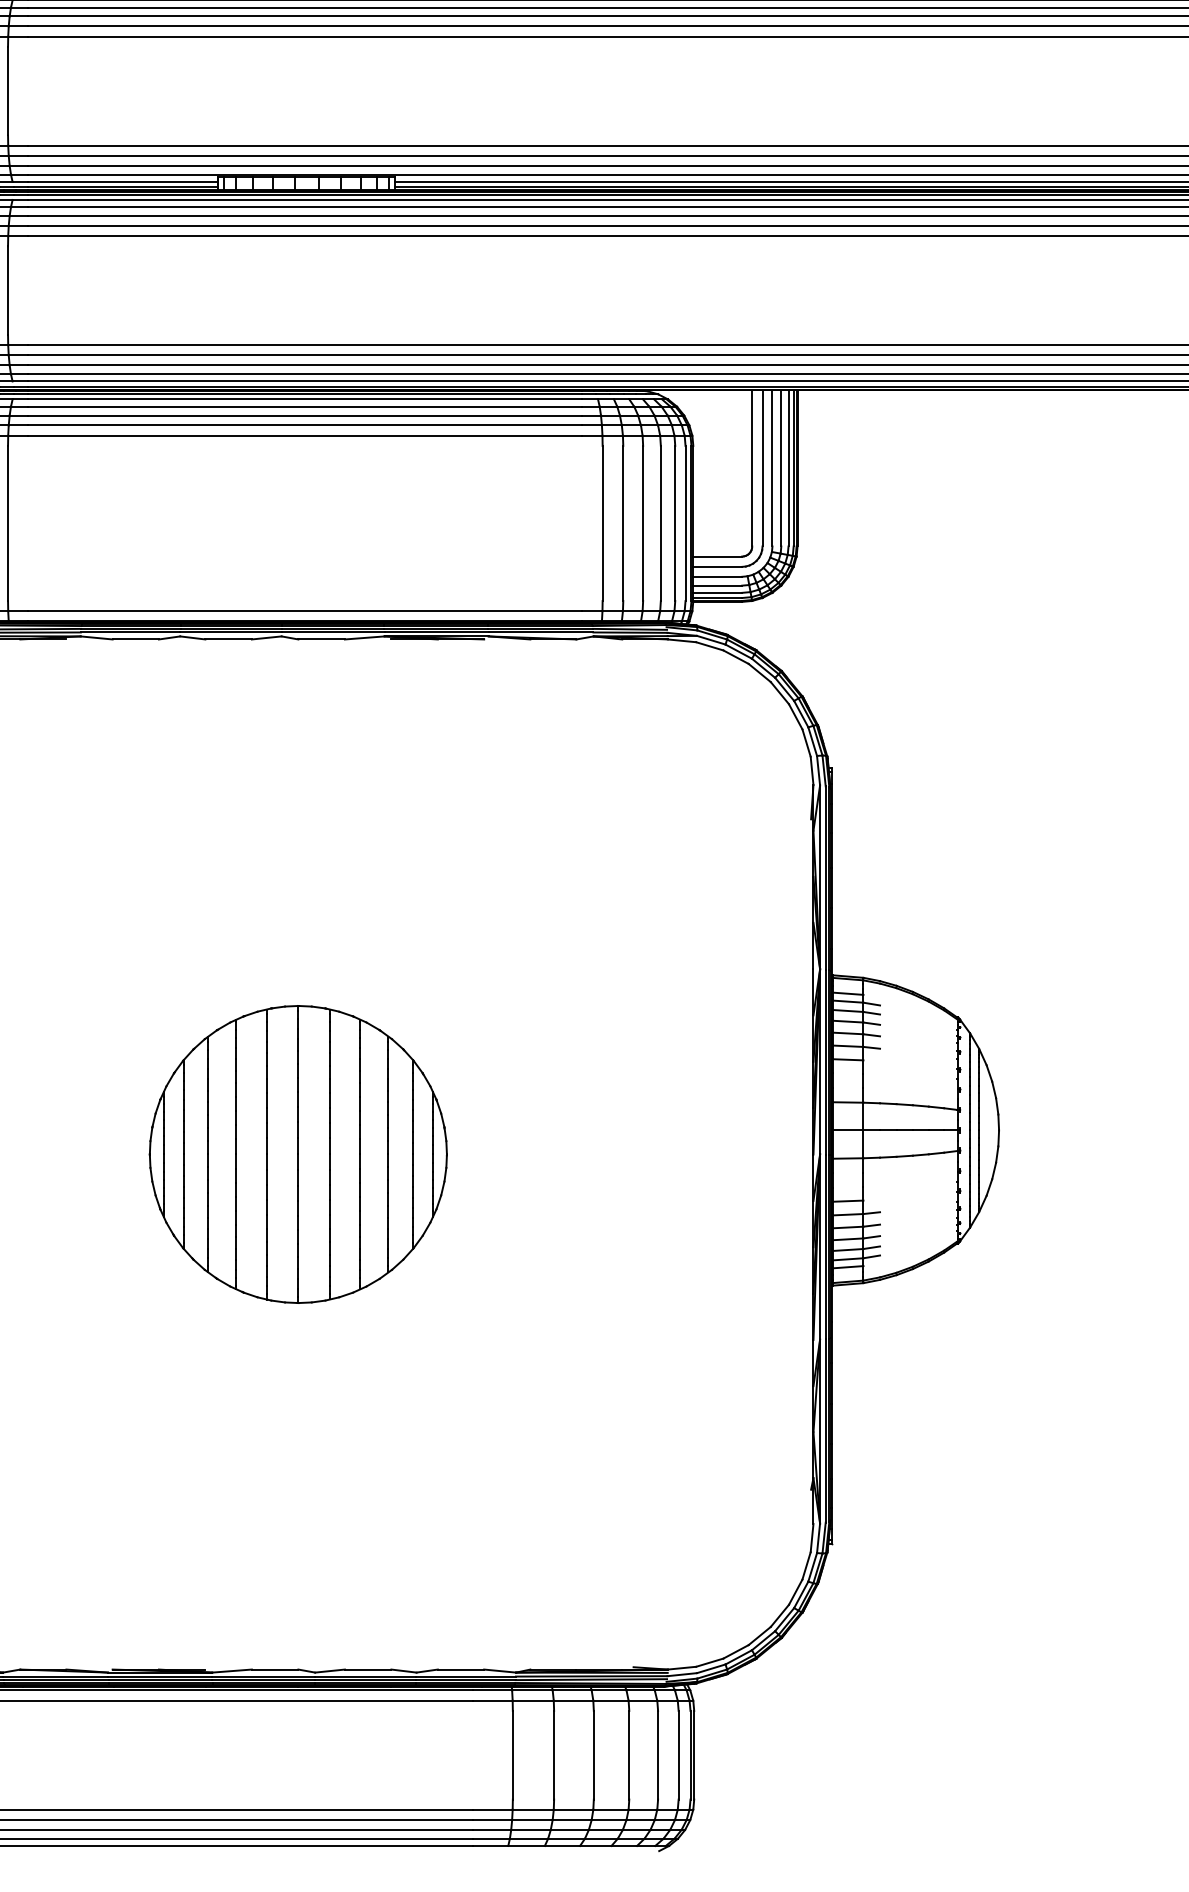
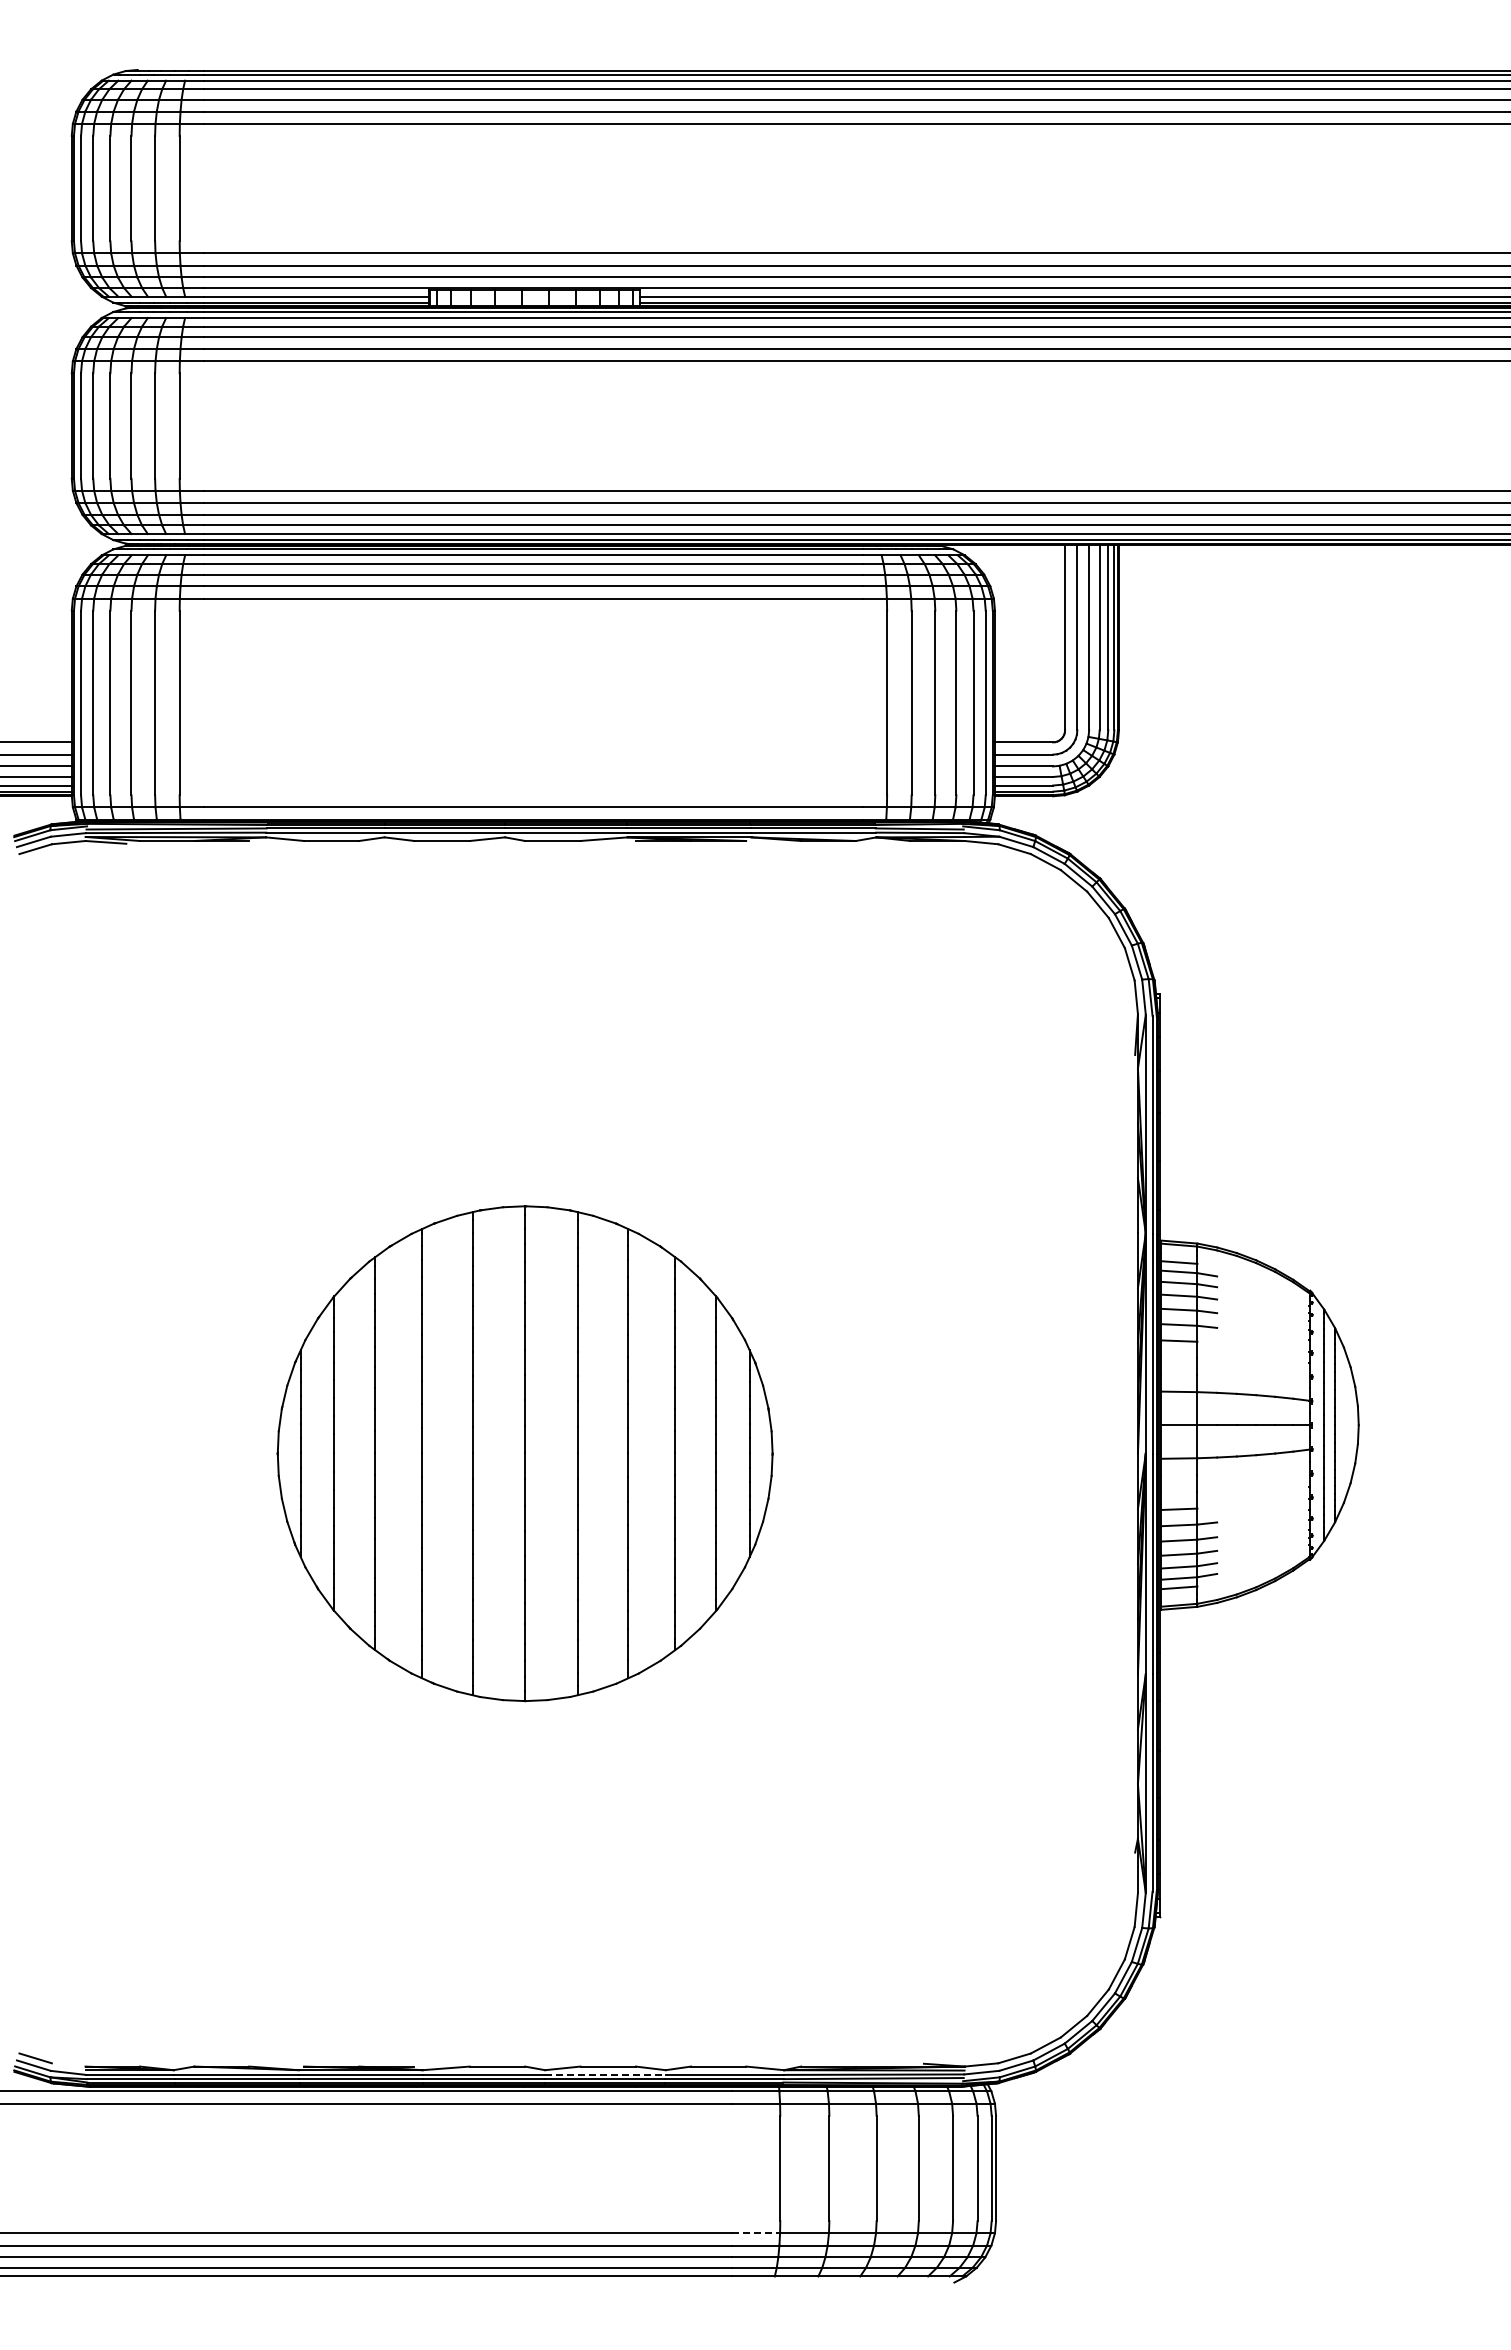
part: (297, 1154) -> (524, 1453), size x1.4
line: (365, 1676) -> (605, 2074), solid -> dashed
line: (492, 1809) -> (756, 2233), solid -> dashed

